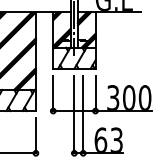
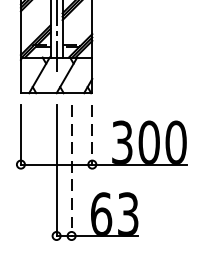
line: (95, 93) -> (92, 134), solid -> dashed
line: (83, 114) -> (72, 170), solid -> dashed

